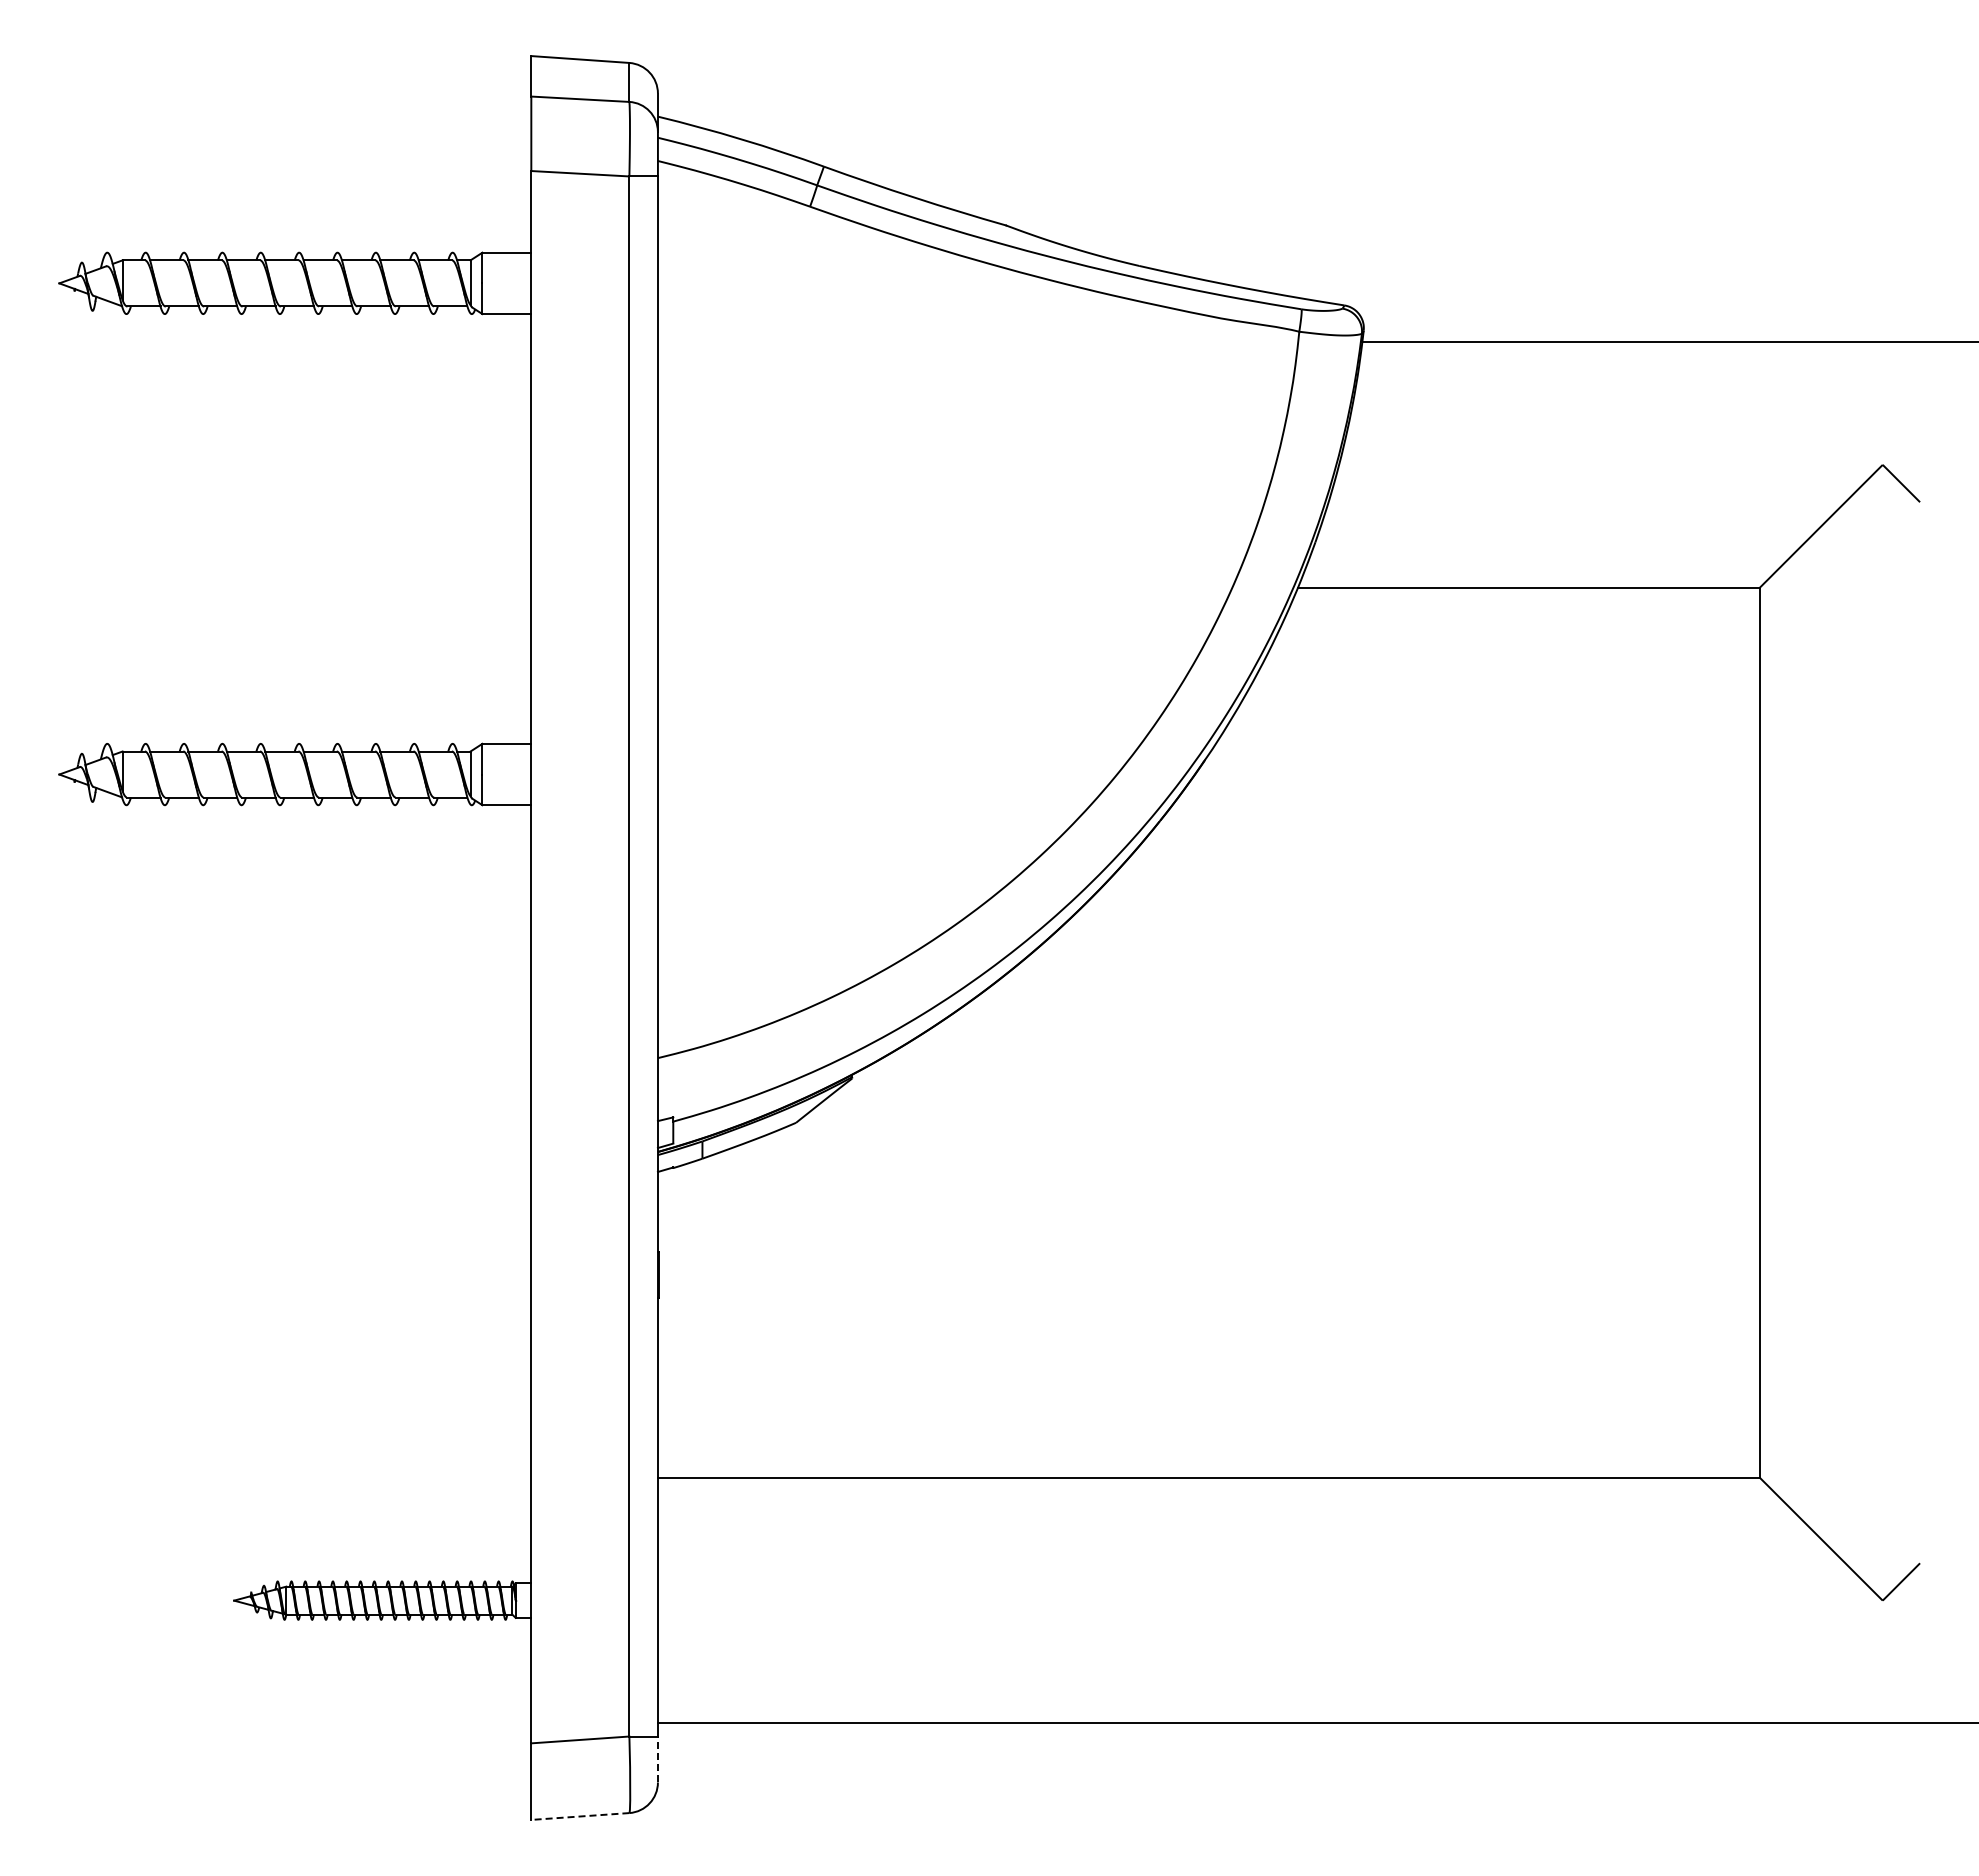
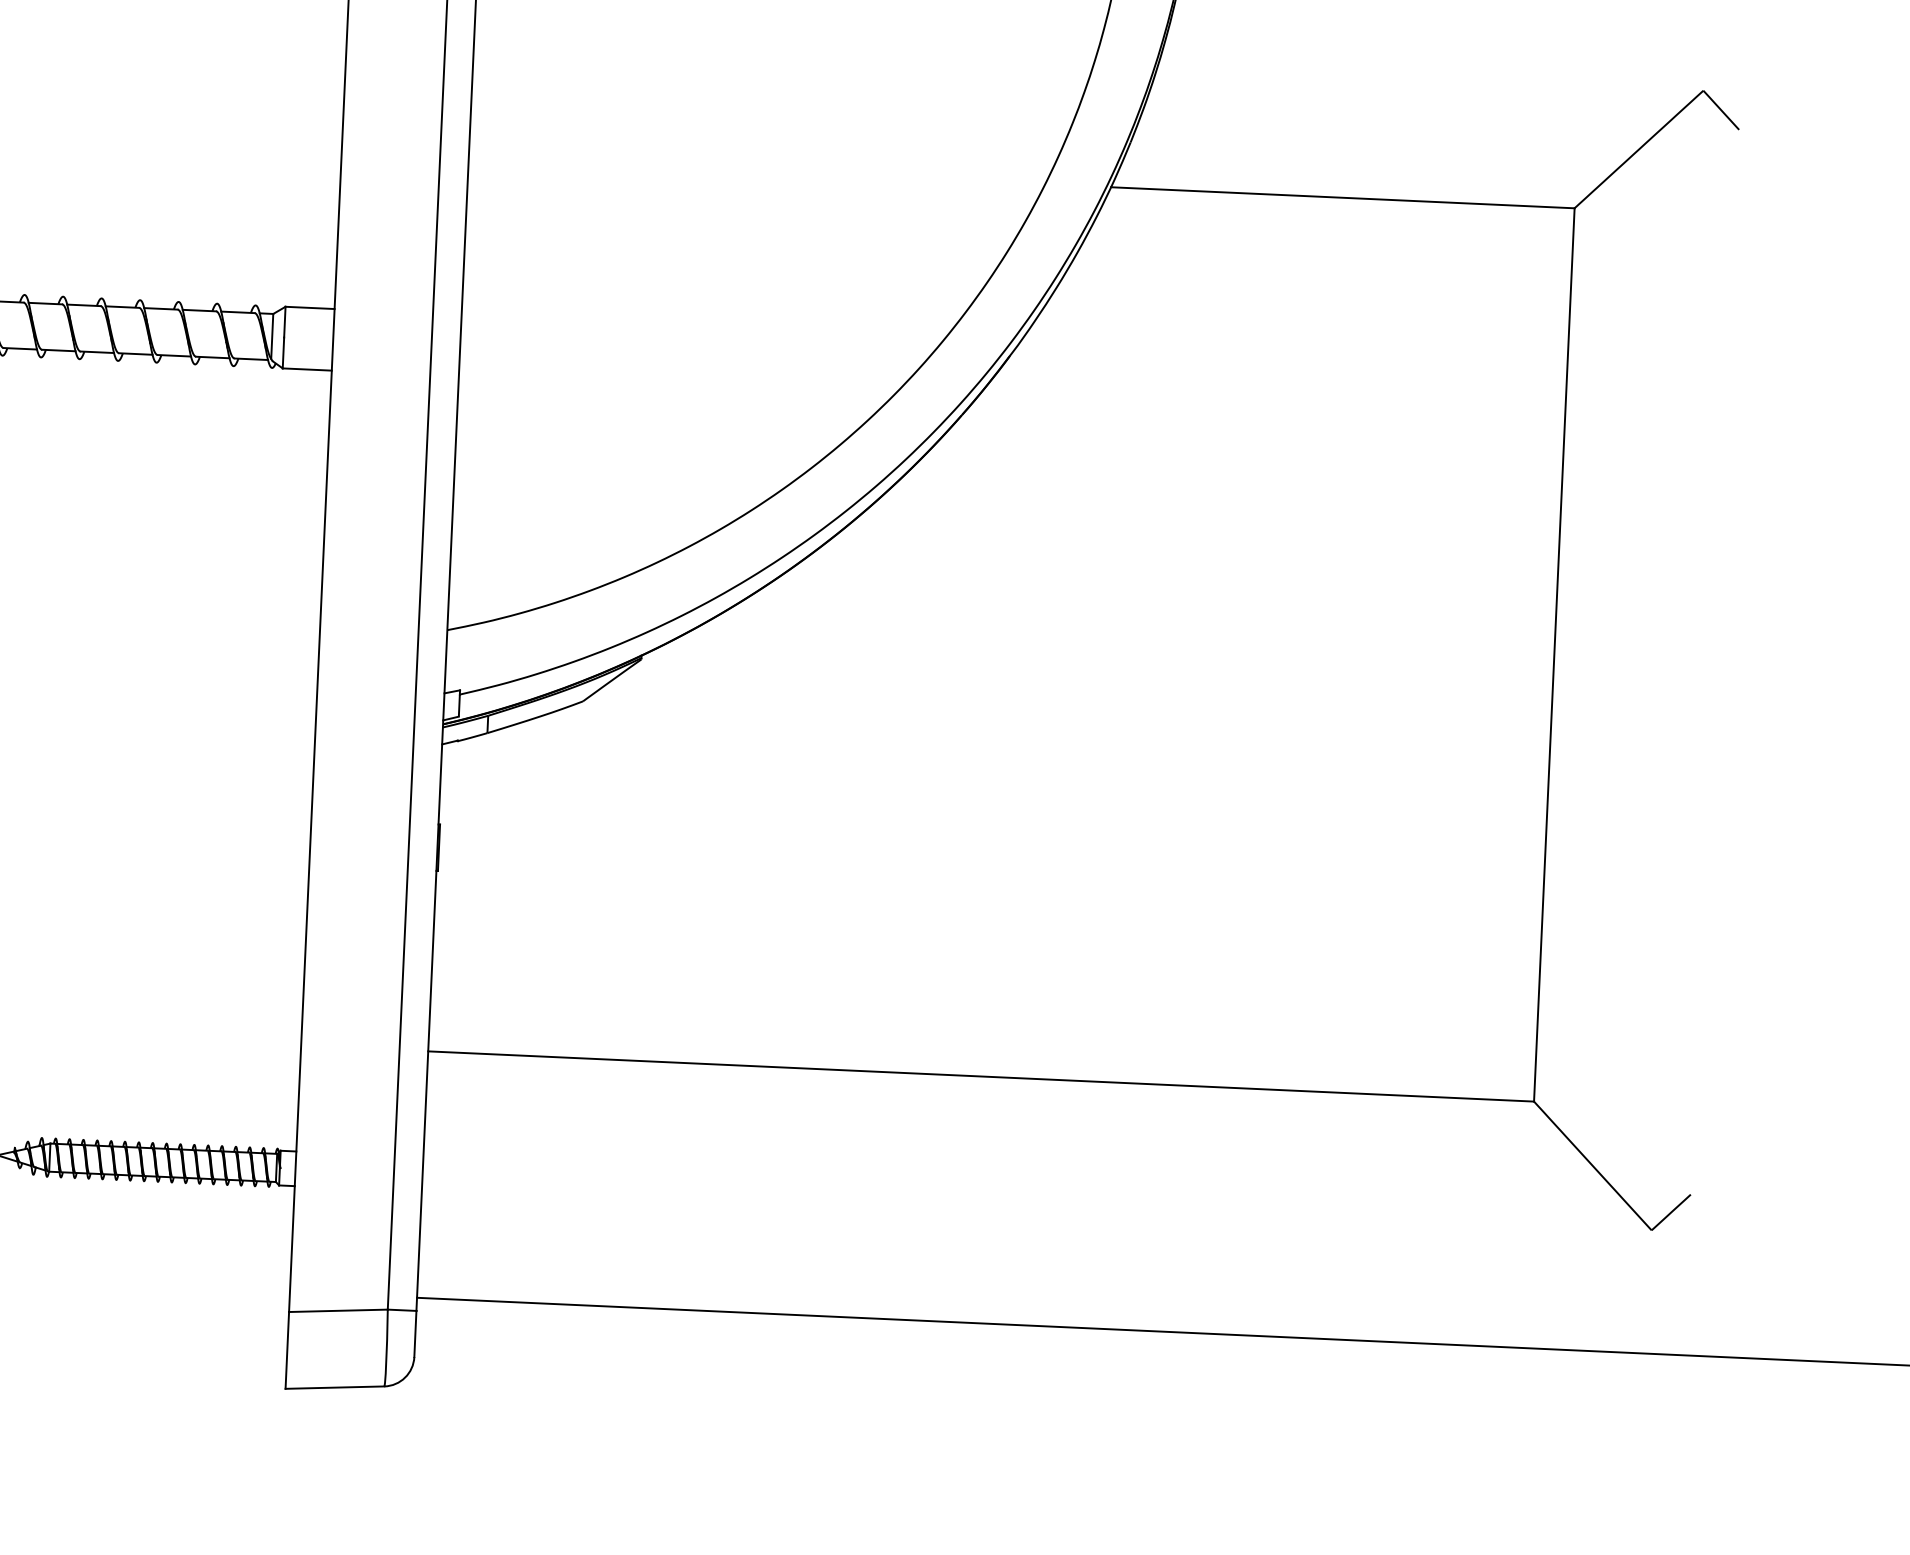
line: (657, 1759) -> (414, 1333), dashed -> solid
line: (579, 1816) -> (334, 1387), dashed -> solid

